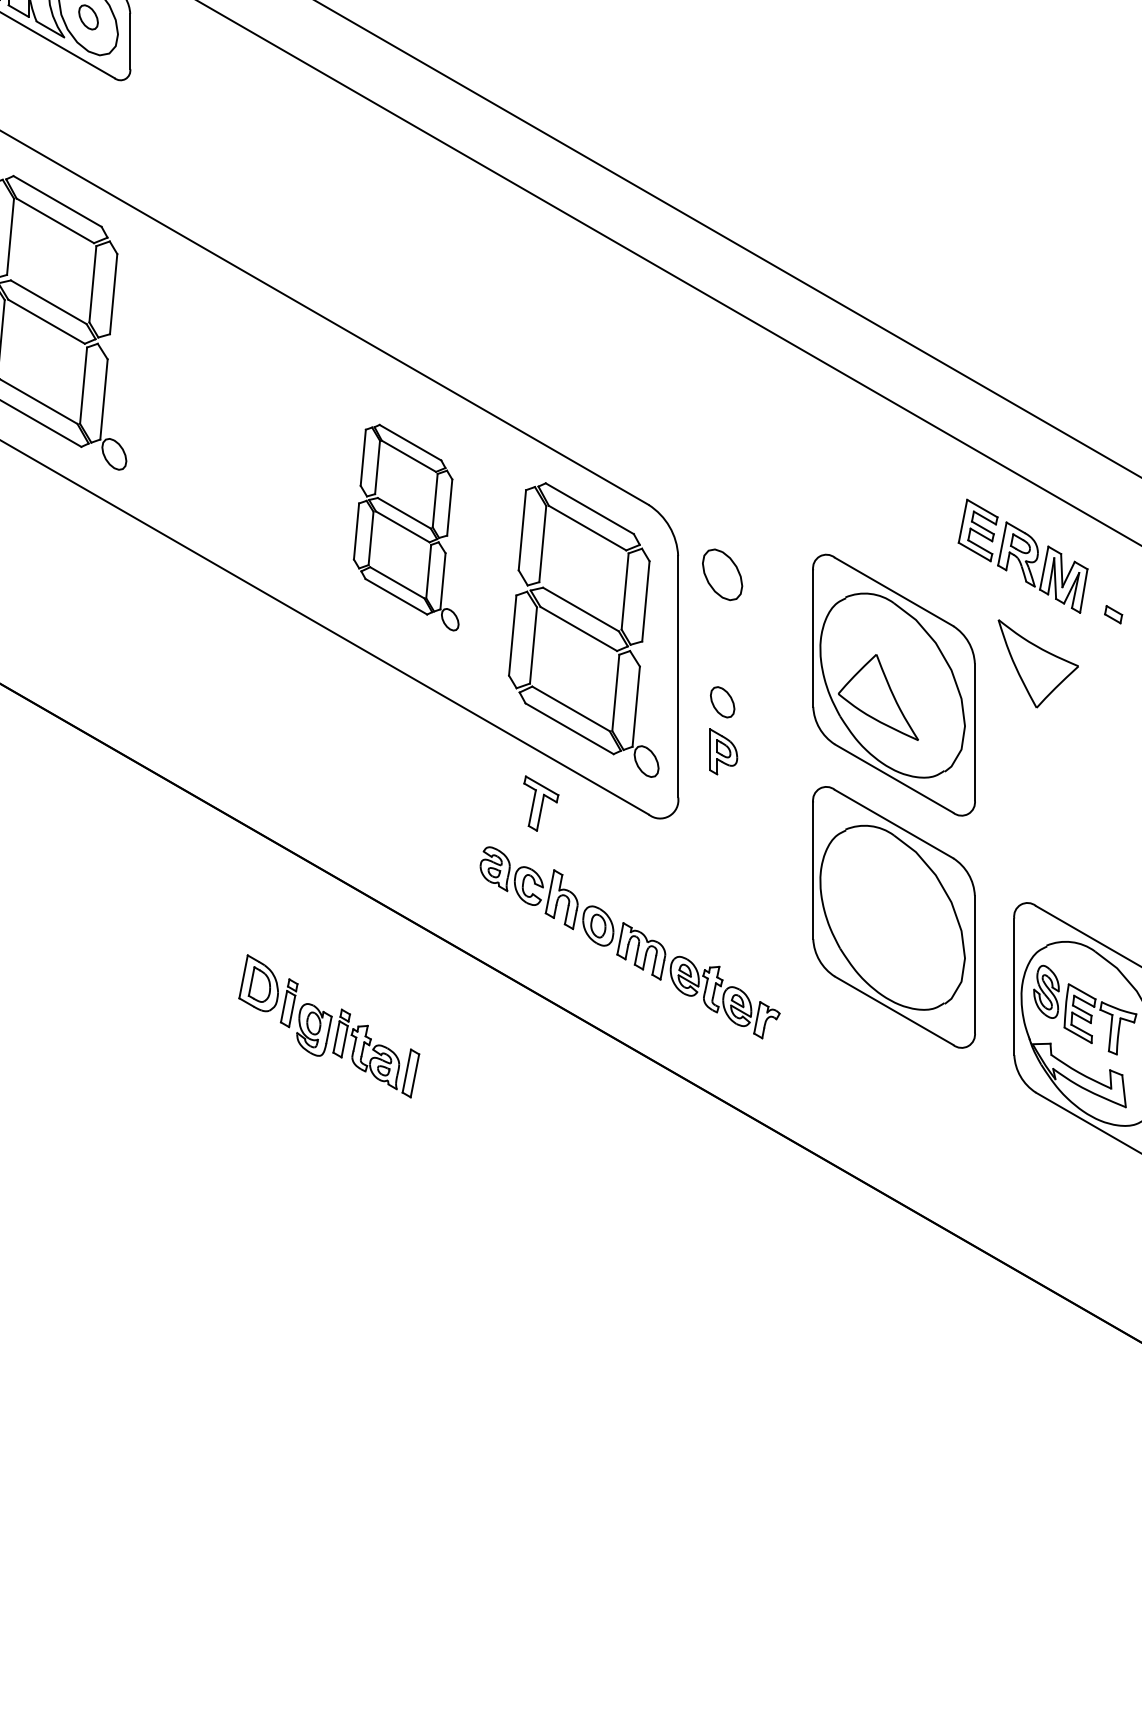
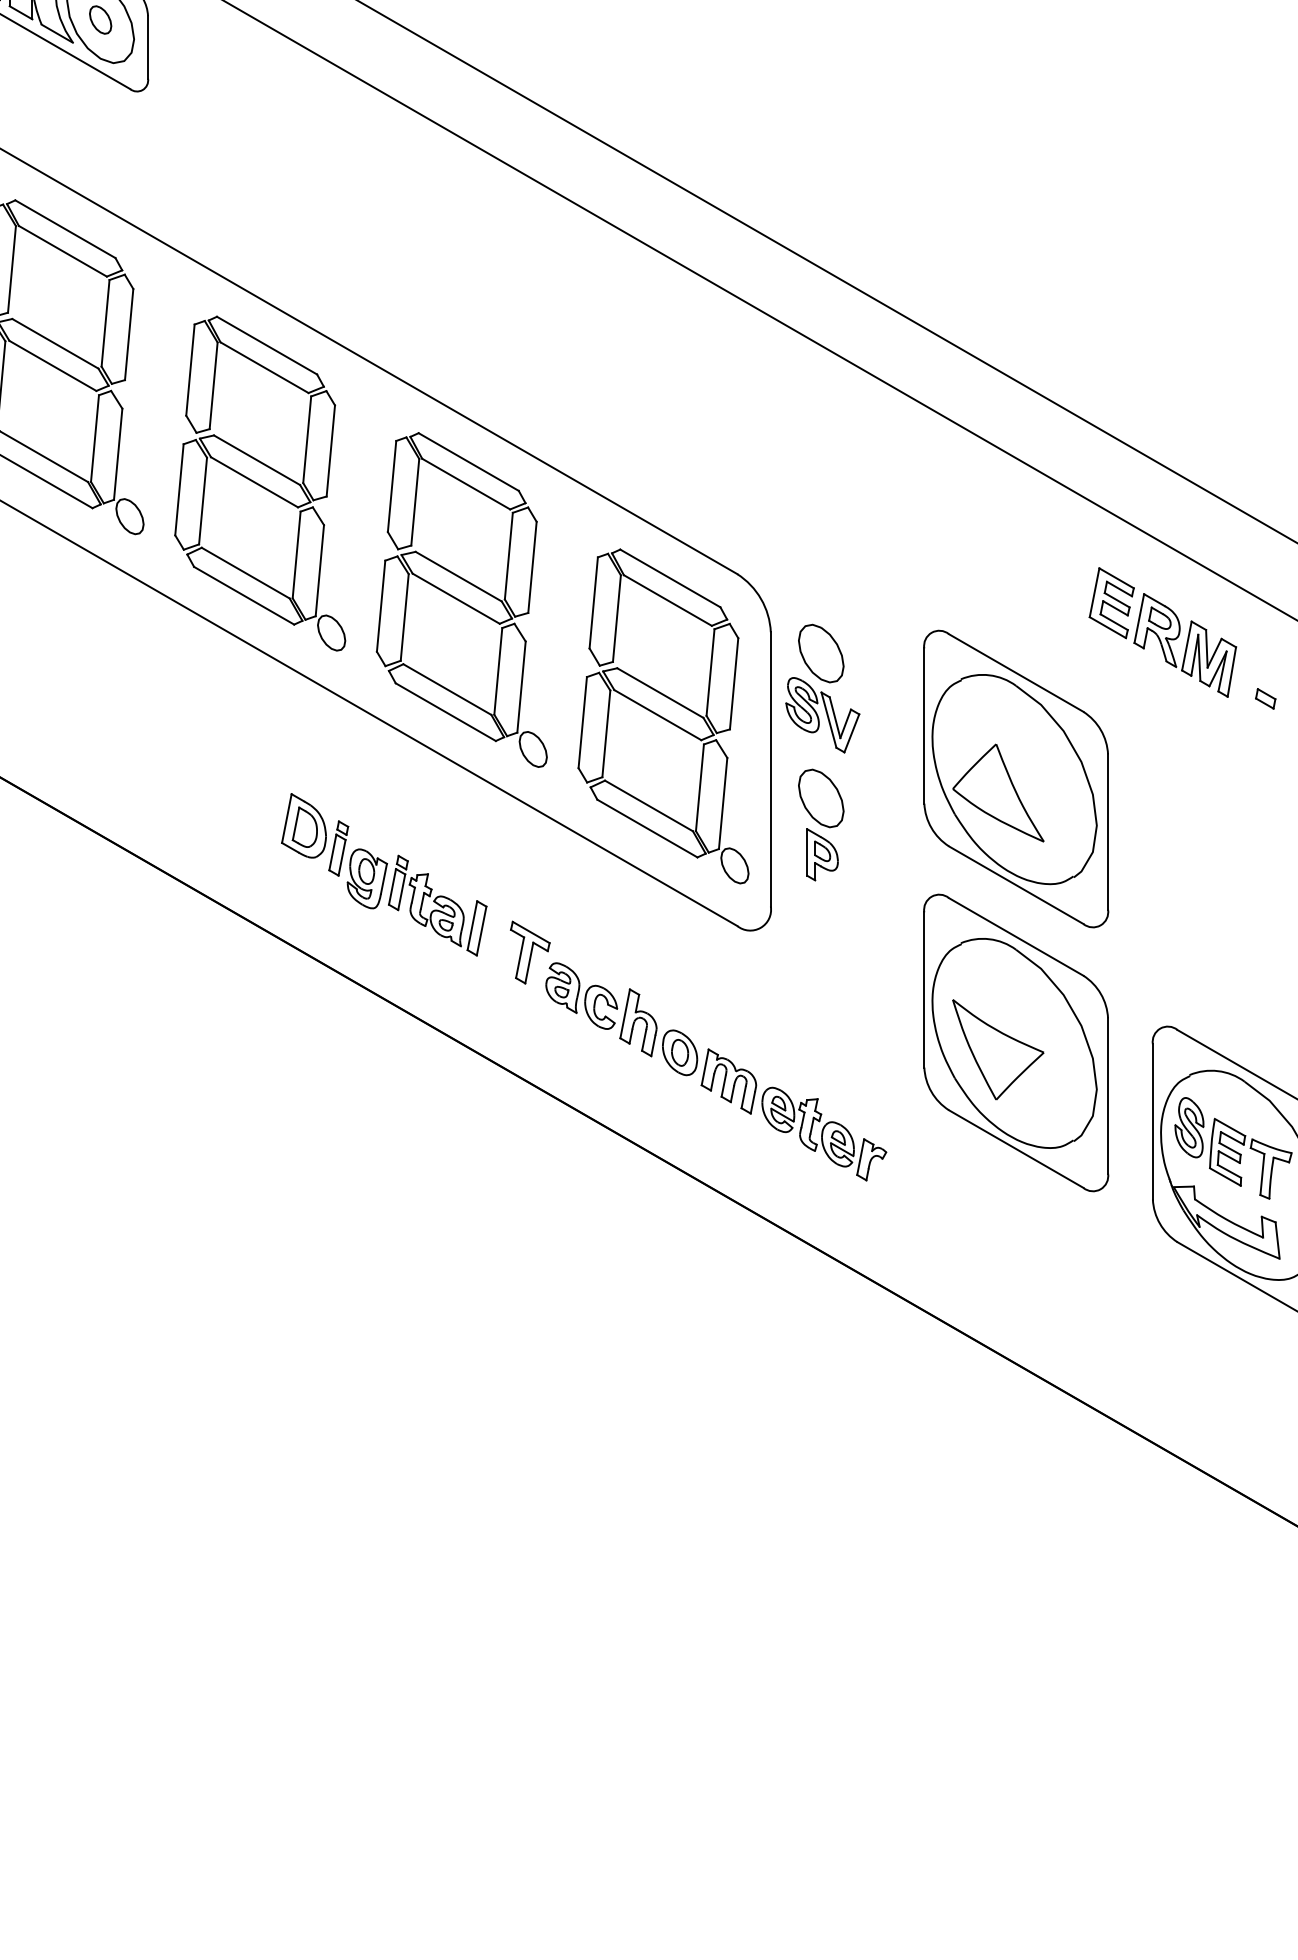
part: (229, 425) -> (260, 483), added
part: (406, 527) -> (461, 599), size x1.43
part: (723, 629) -> (822, 715), added
part: (1038, 663) -> (998, 1049), moved
part: (722, 702) -> (821, 798), size x1.67
part: (541, 803) -> (530, 952), moved
part: (329, 1026) -> (384, 874), moved

